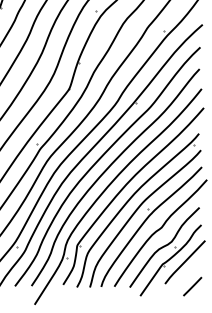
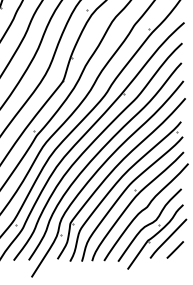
line: (192, 286) -> (175, 249), moved

